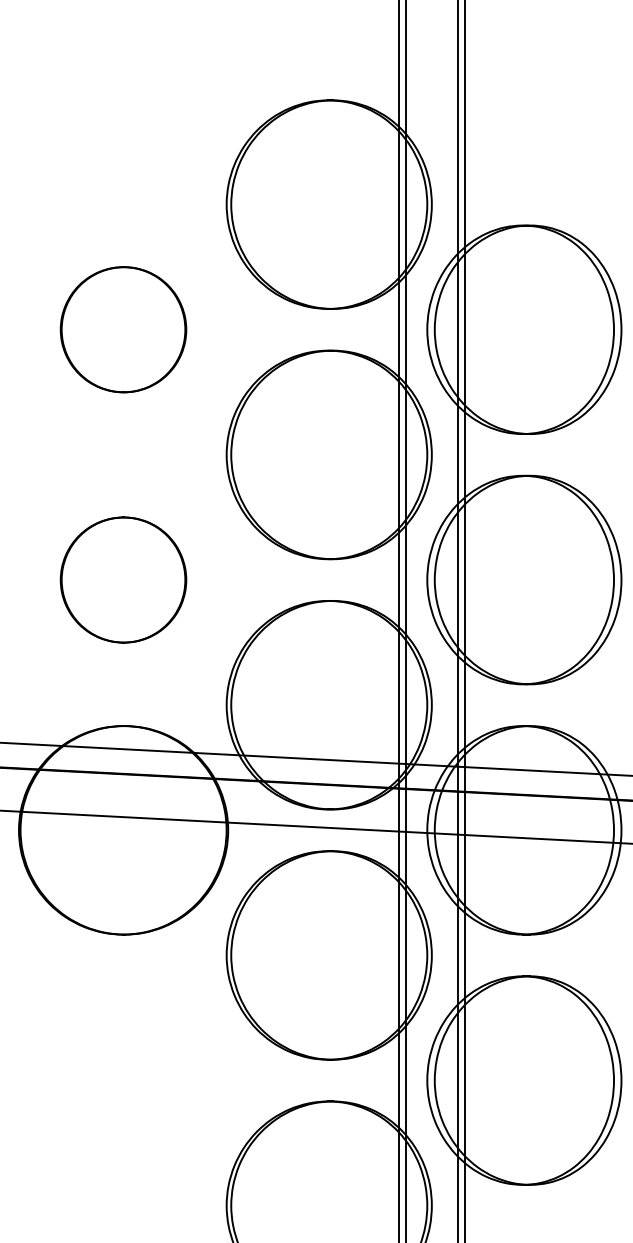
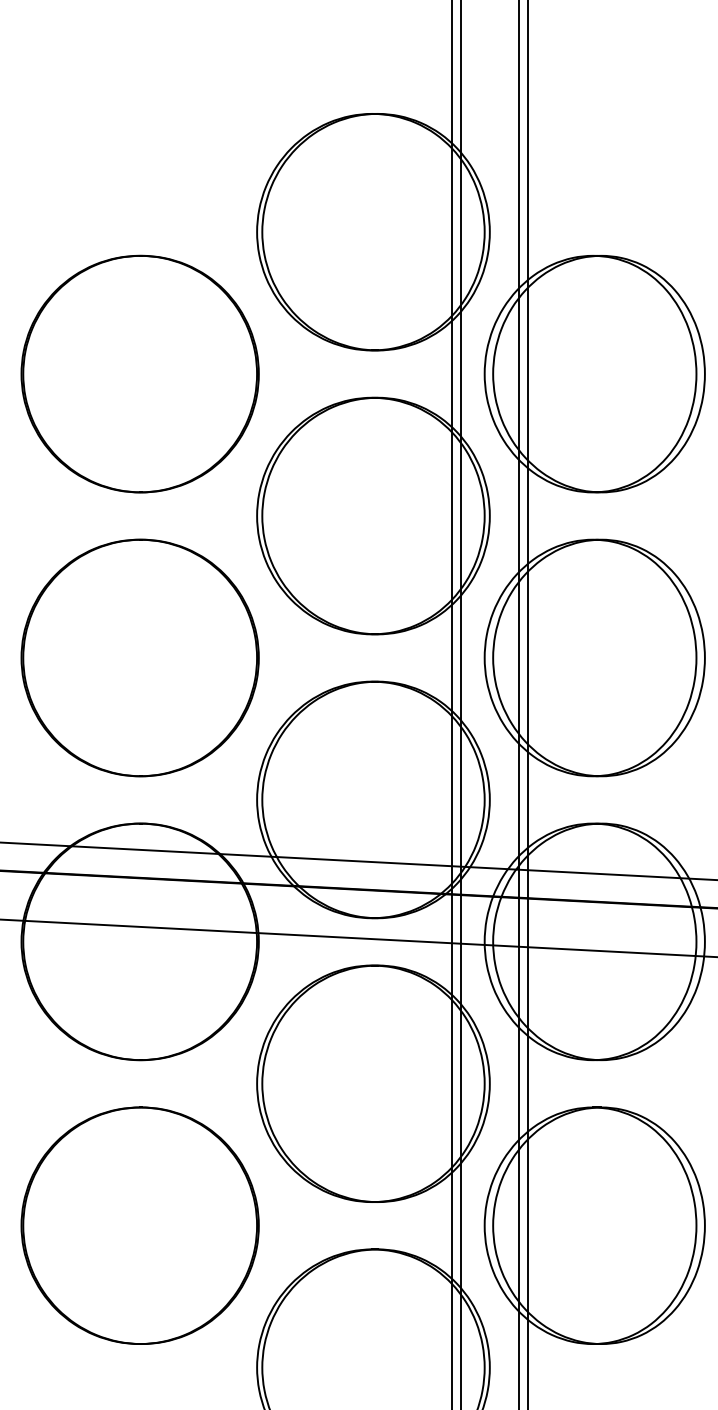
part: (122, 329) -> (139, 373), size x1.67
part: (122, 579) -> (139, 657), size x1.67
part: (122, 1080) -> (139, 1225), added

